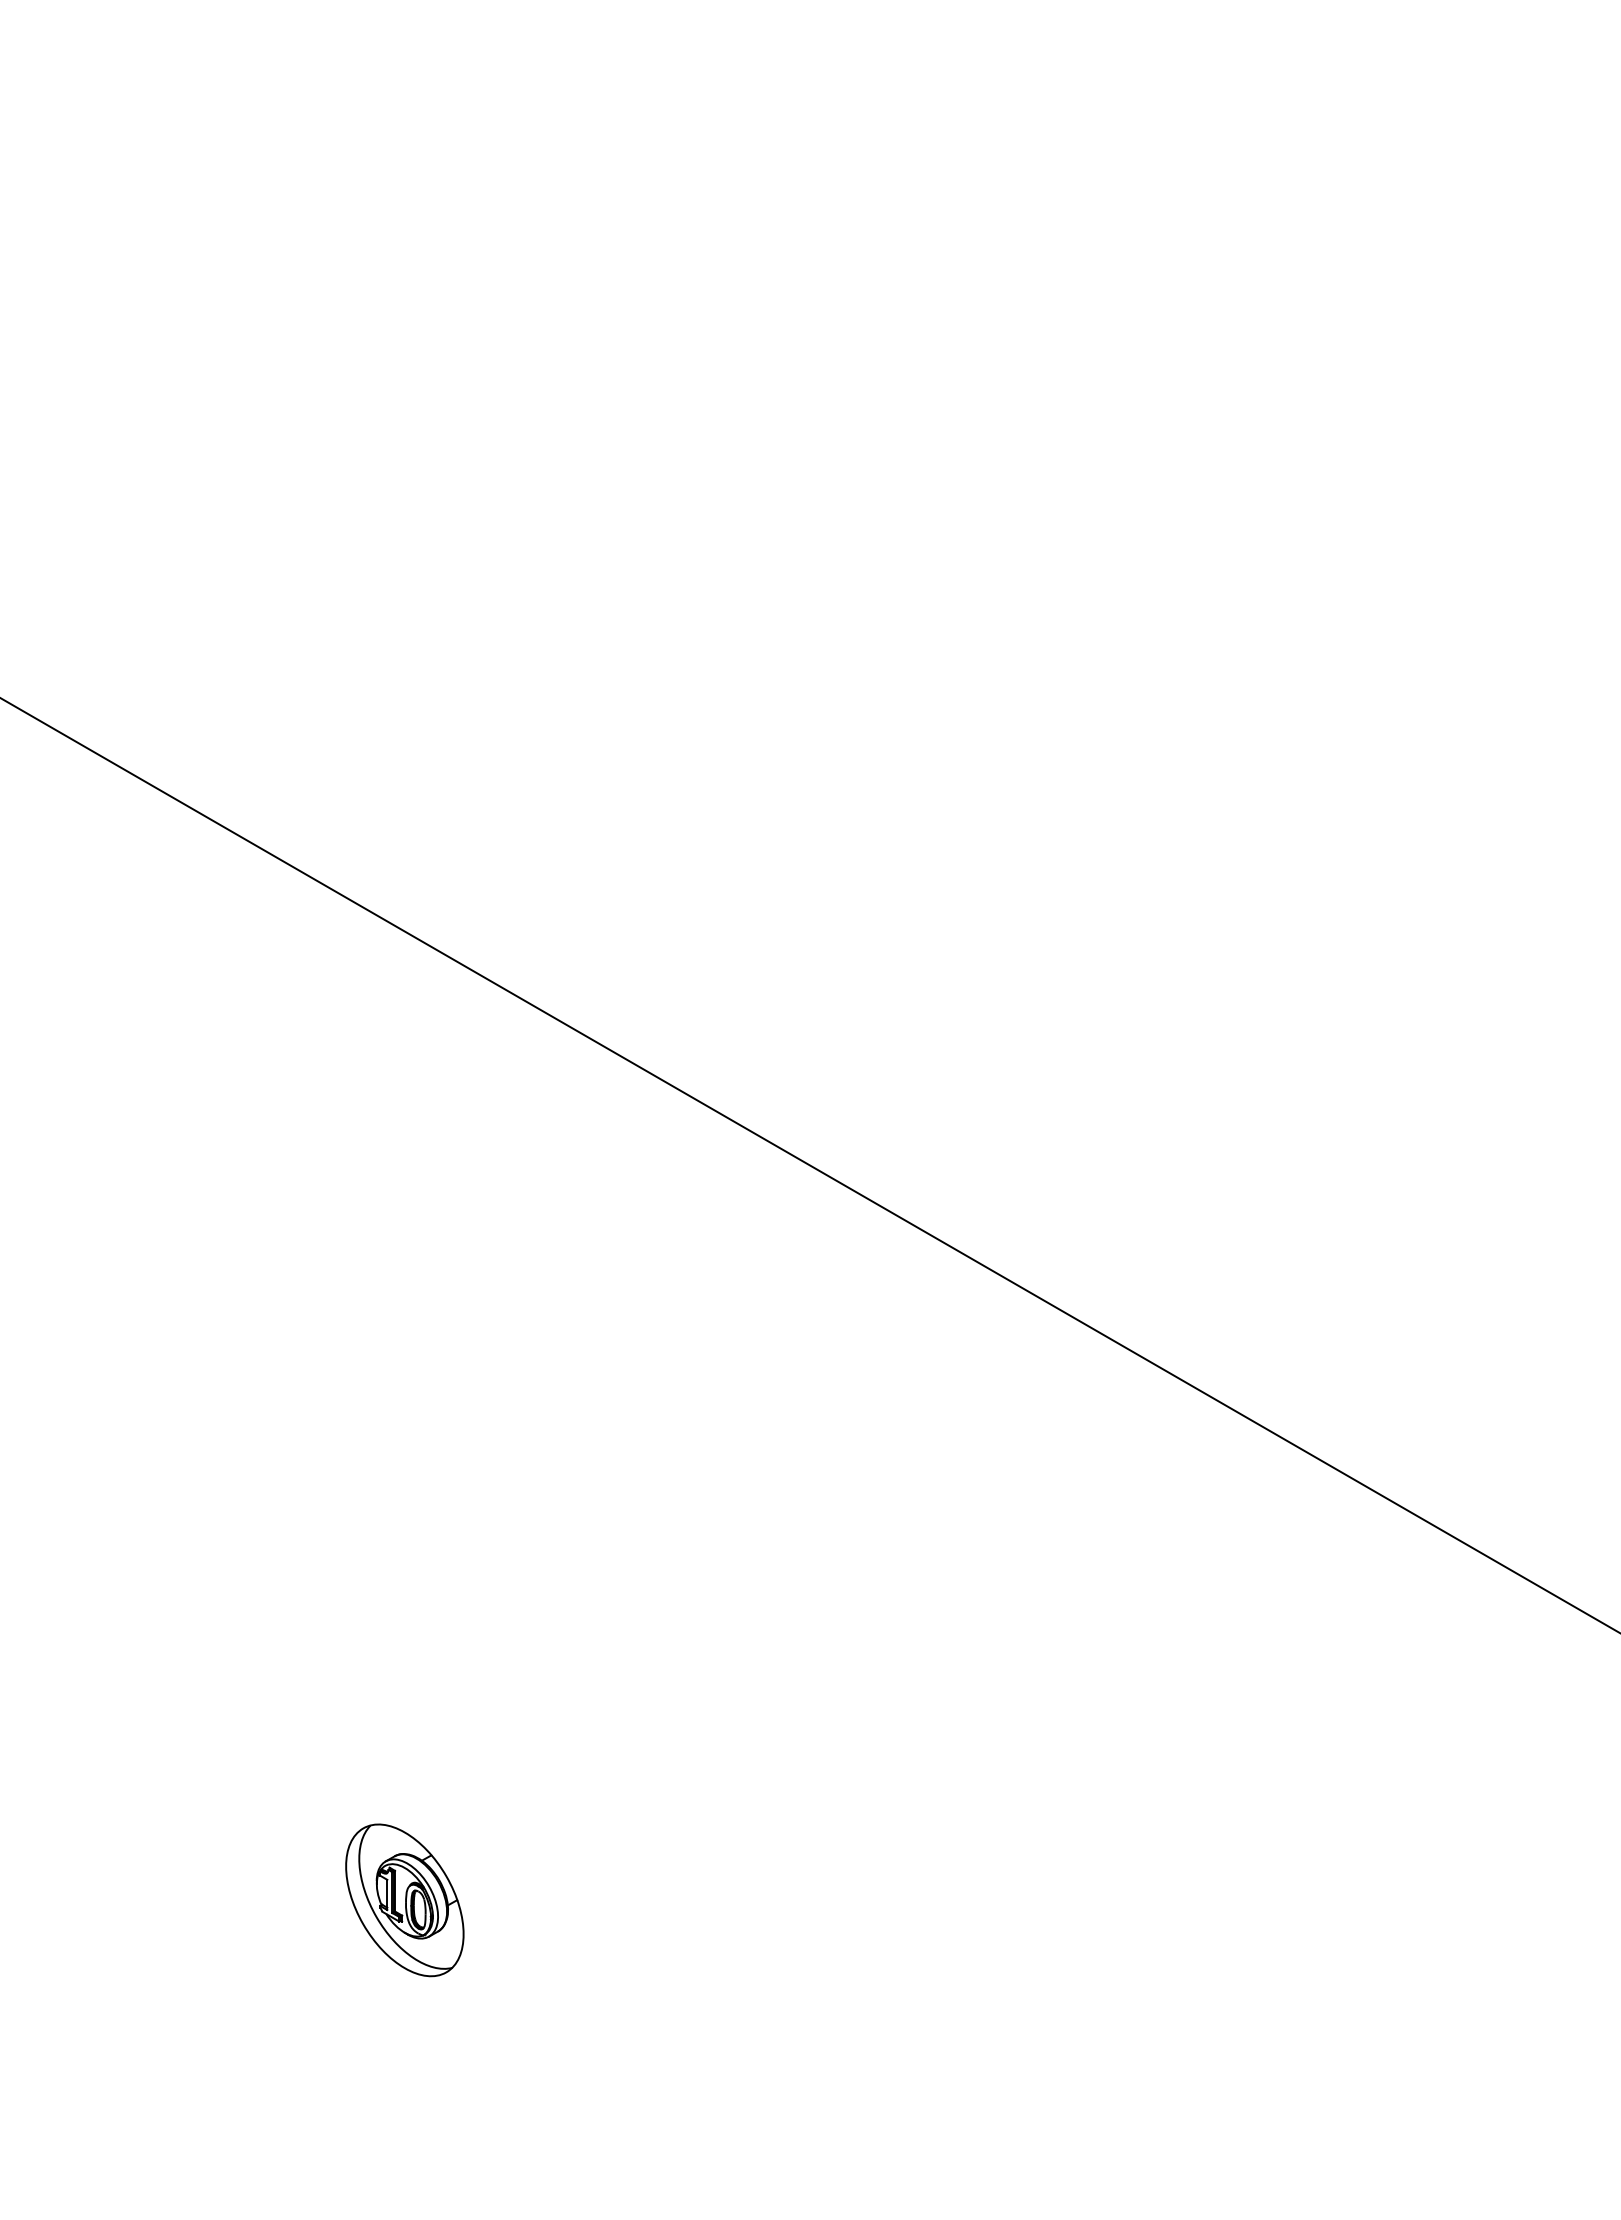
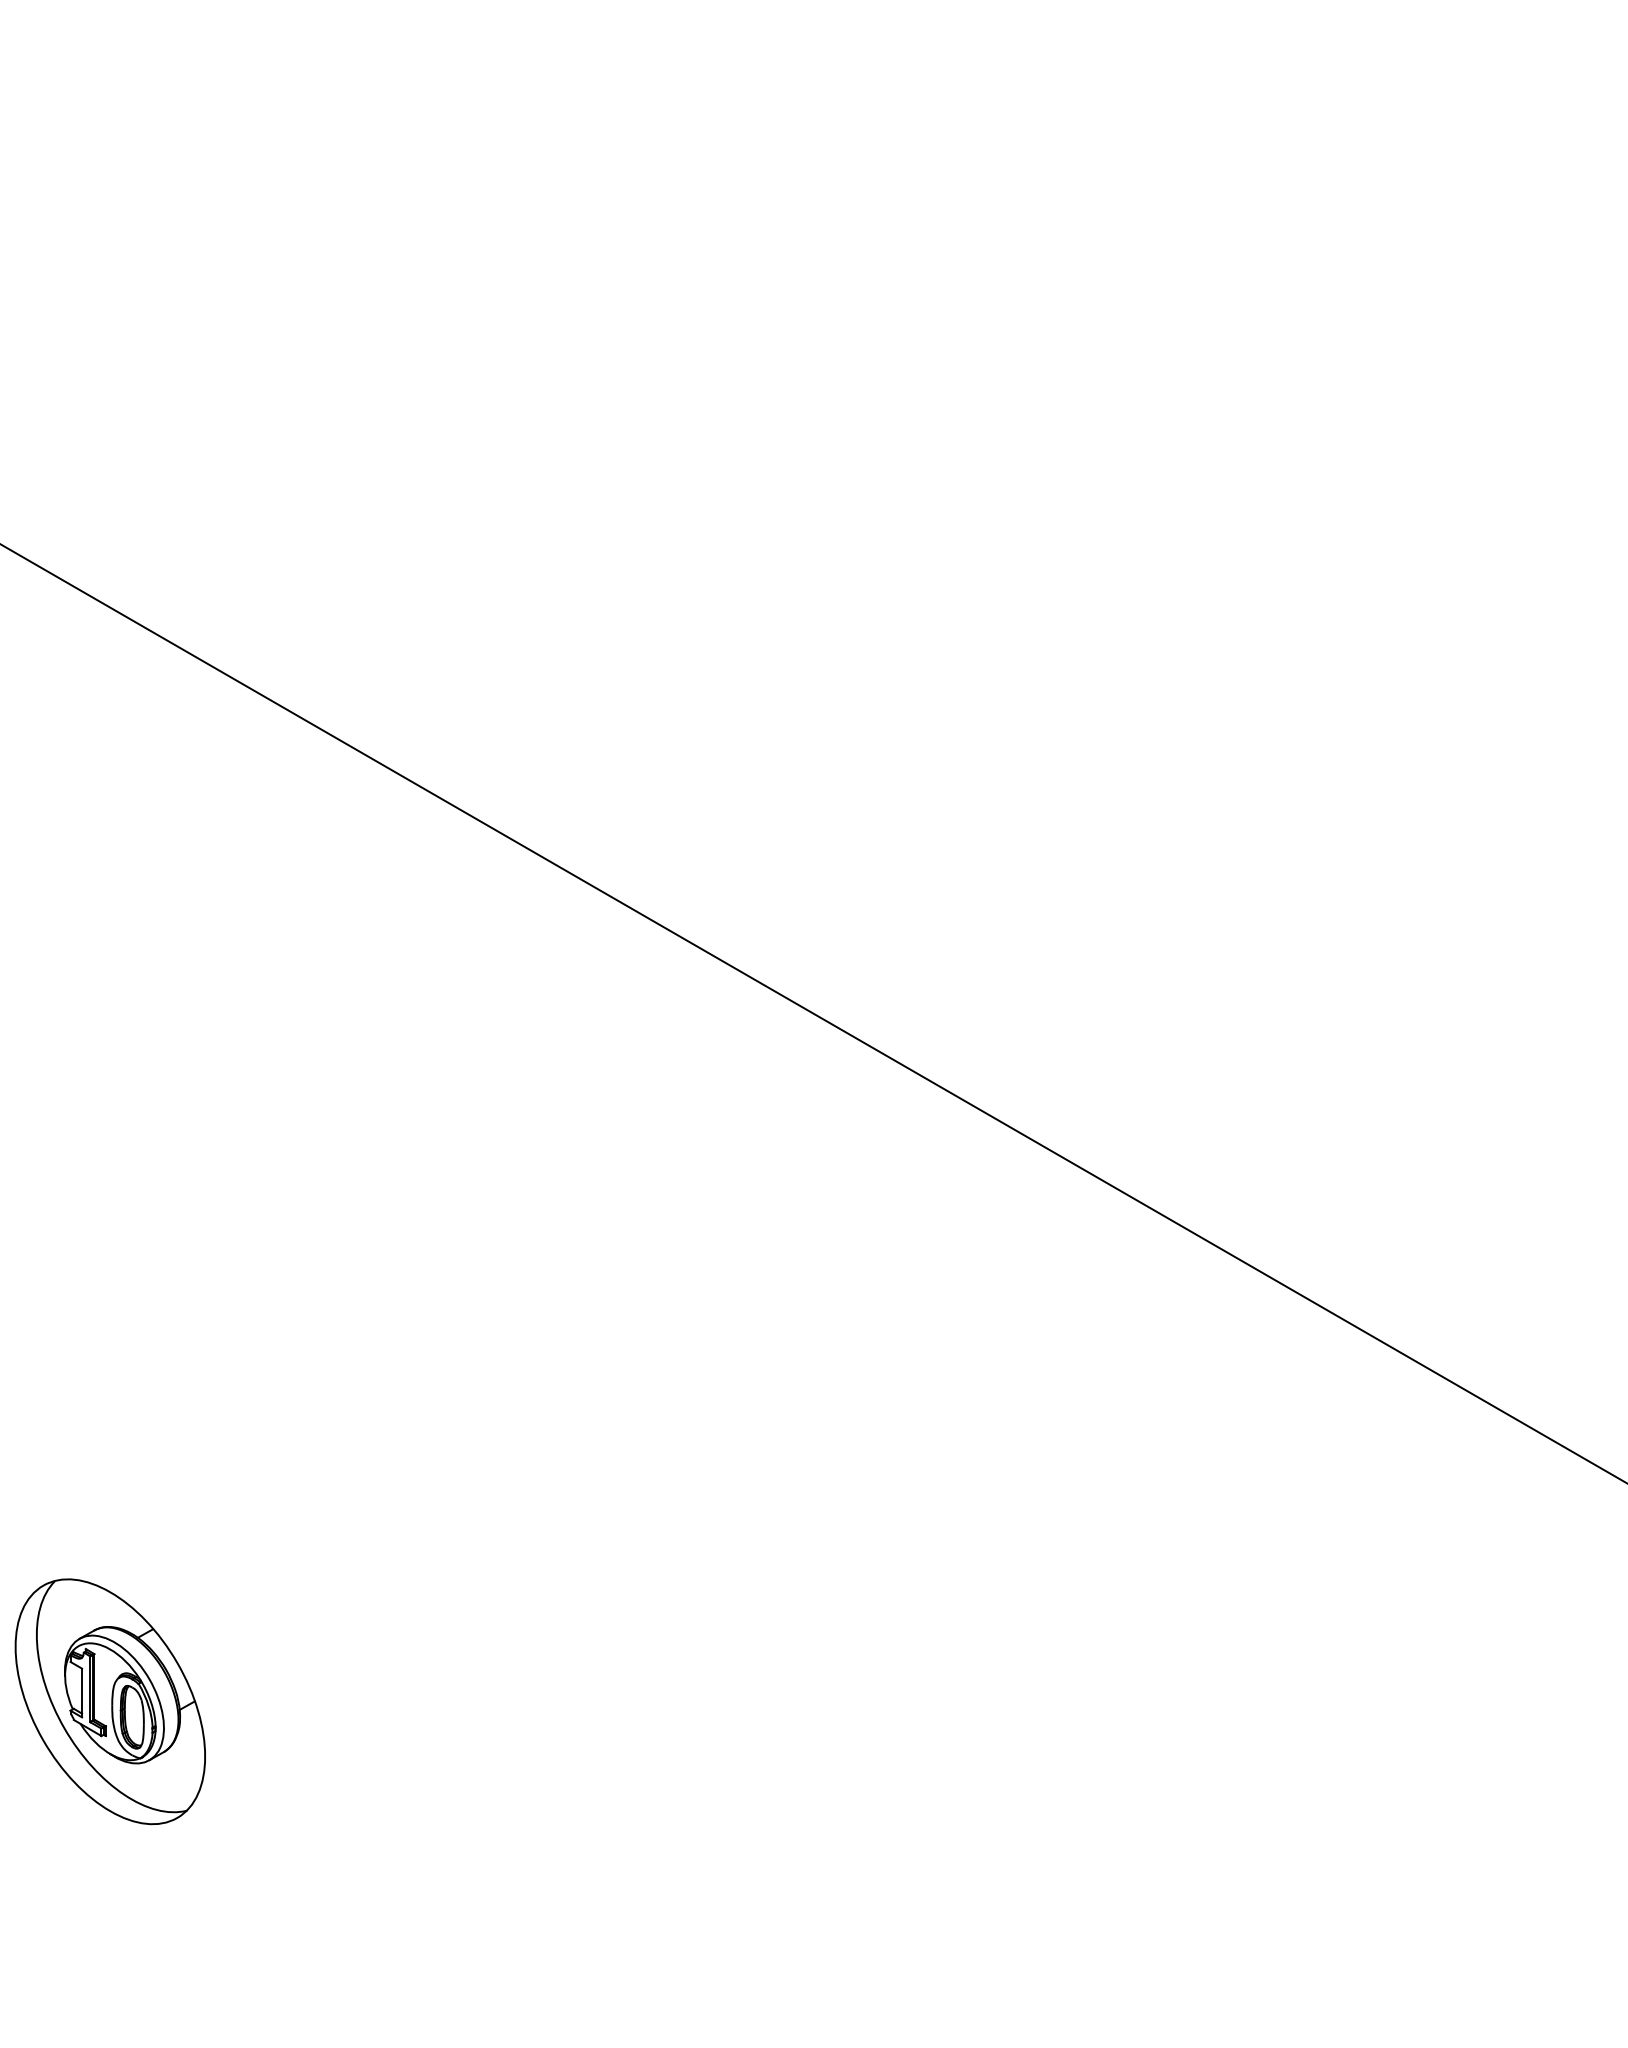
part: (404, 1900) -> (110, 1701), size x1.43

